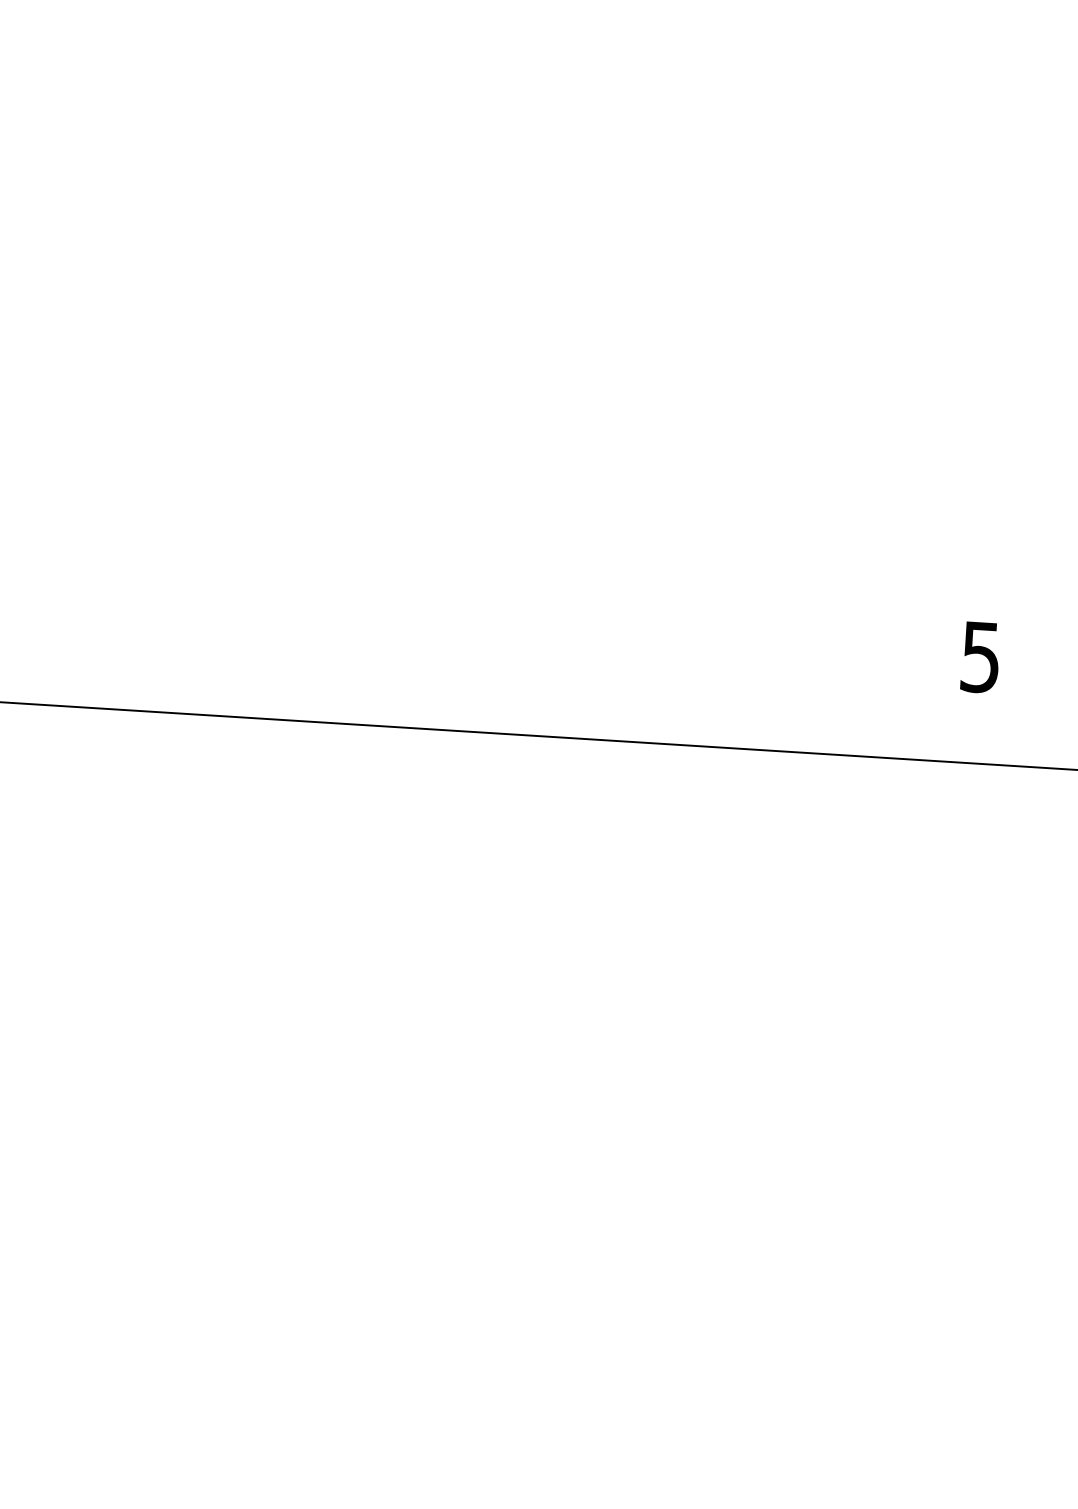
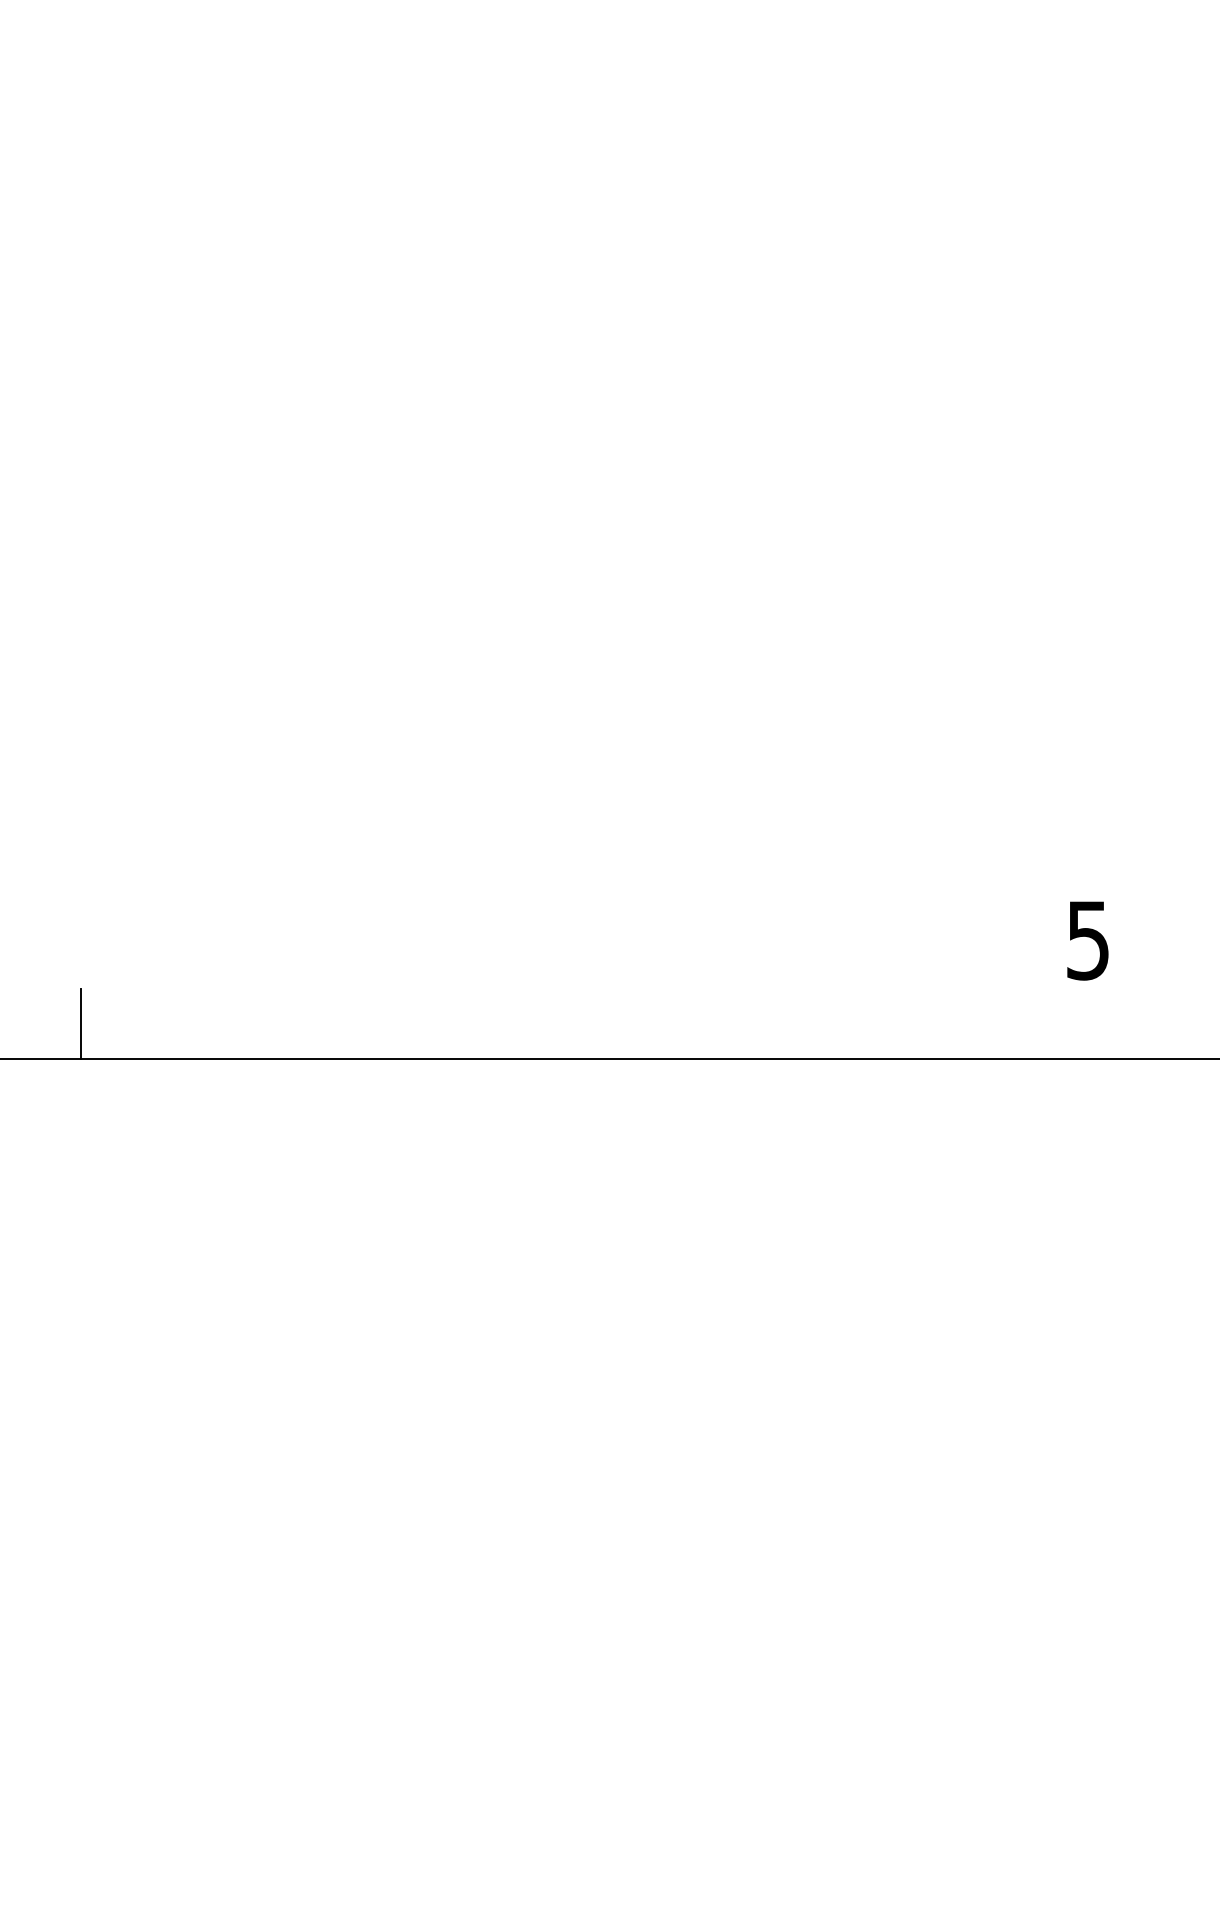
line: (72, 674) -> (80, 1023), added

